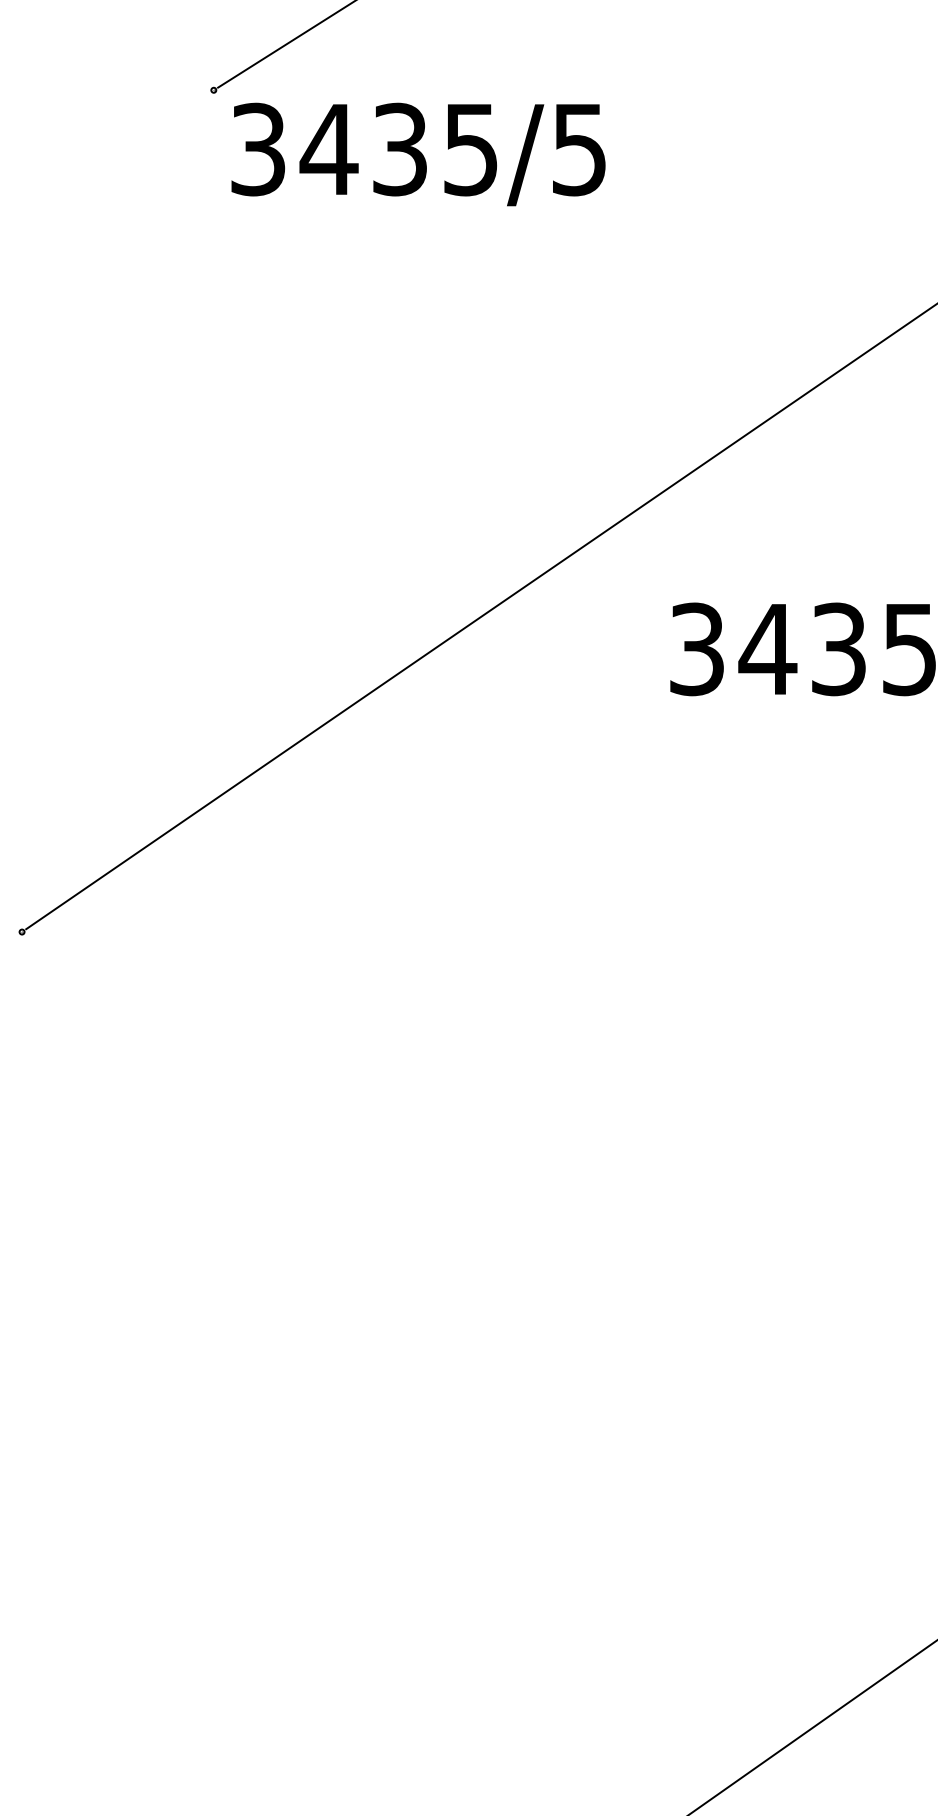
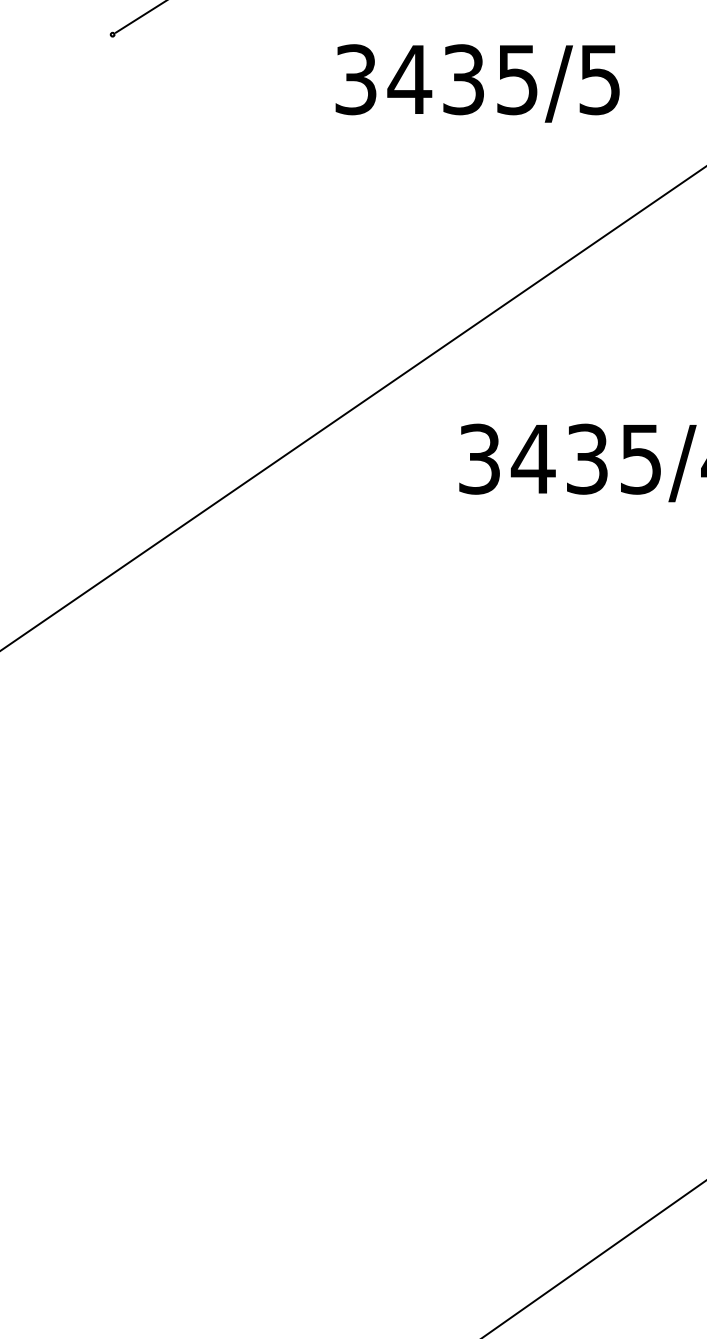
text: (418, 154) -> (477, 83), moved

